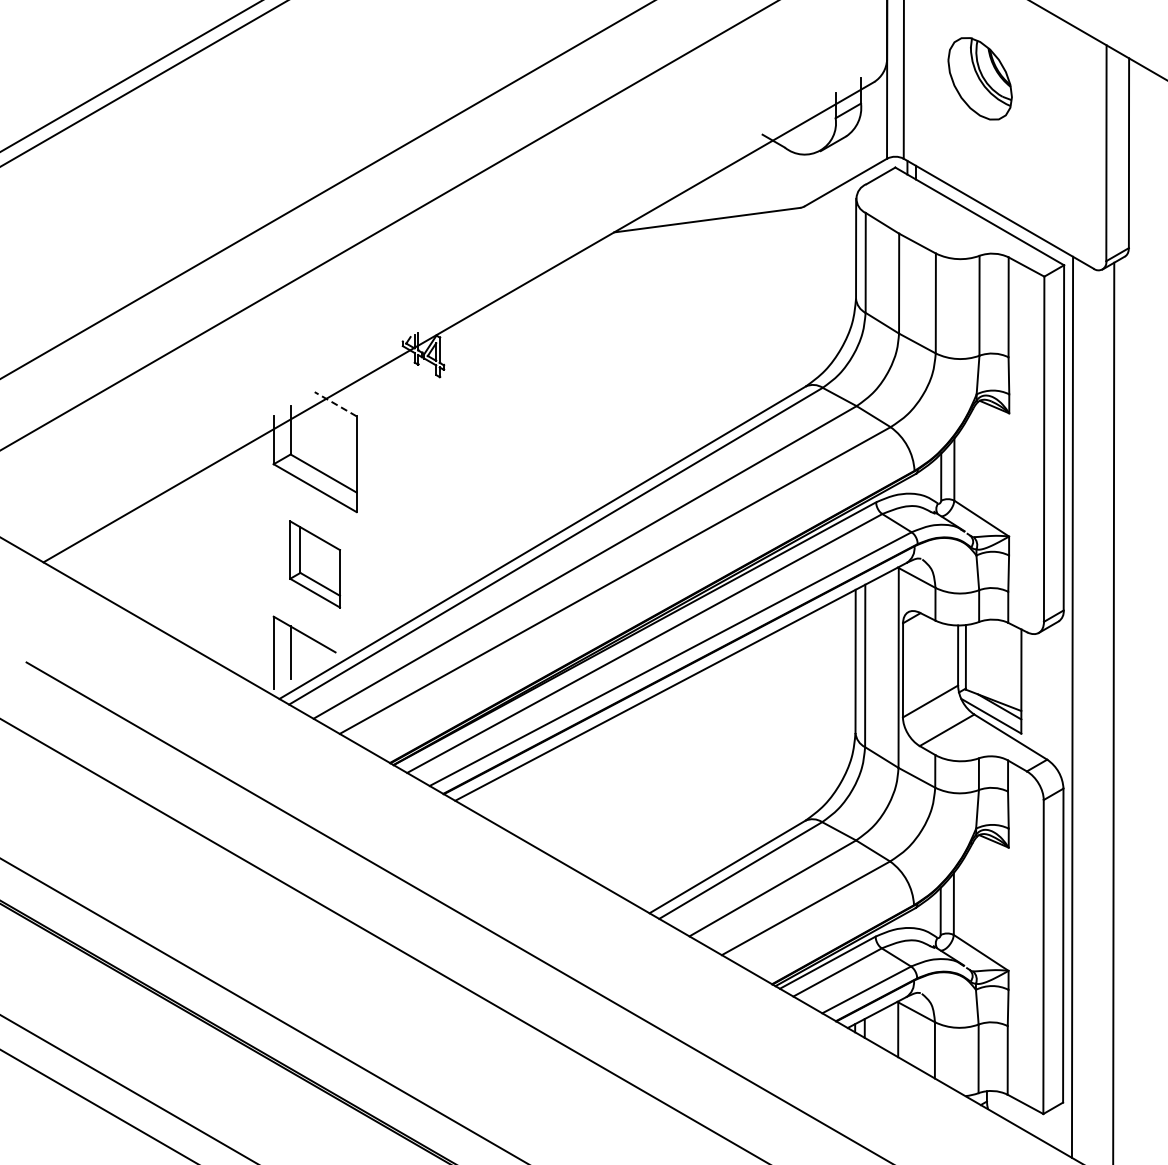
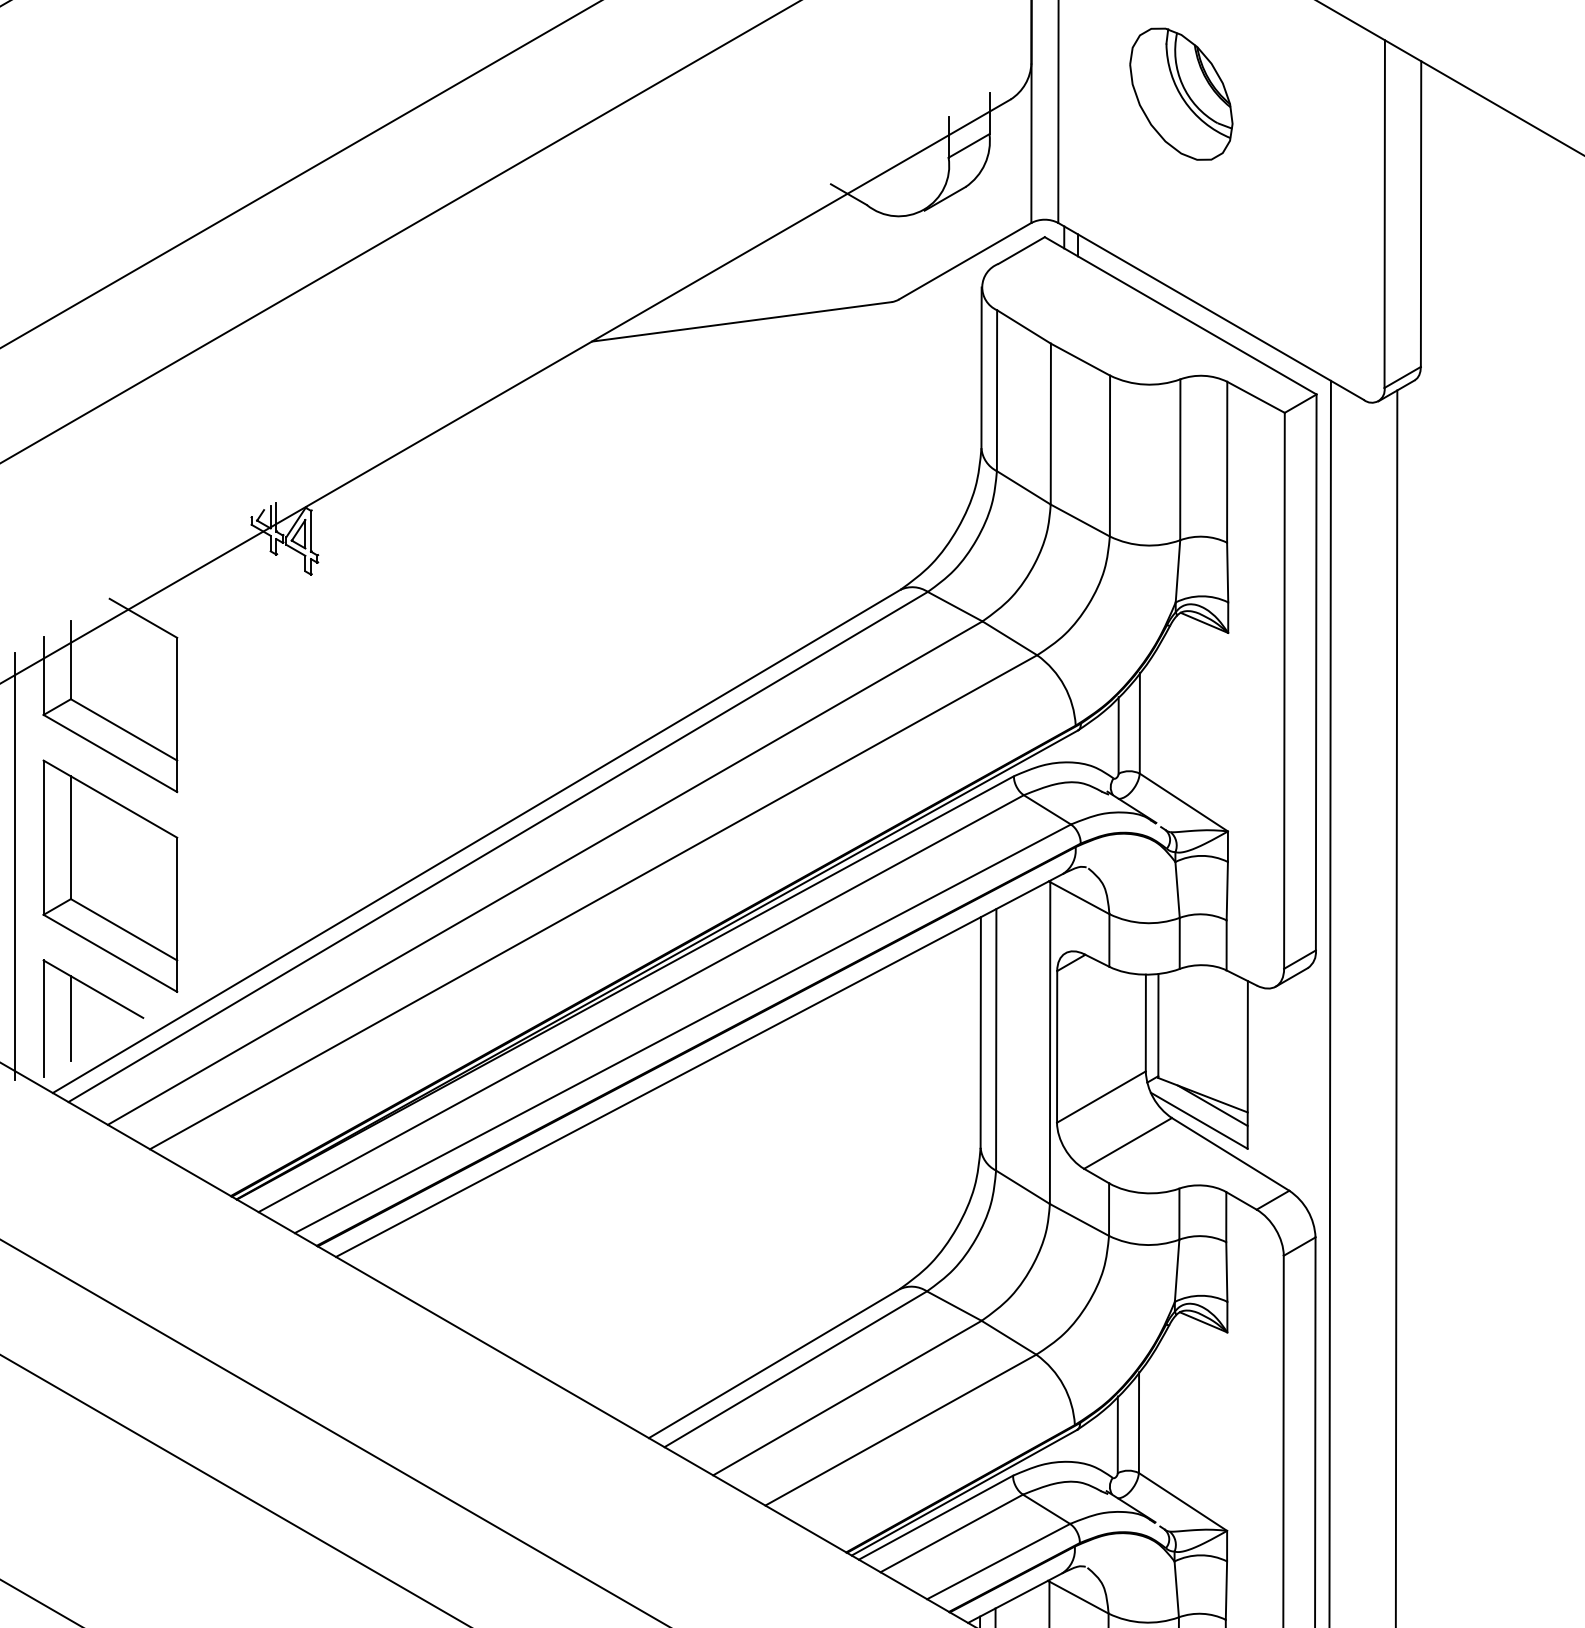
line: (335, 404) -> (143, 618), dashed -> solid
line: (255, 557) -> (14, 865), added
part: (314, 564) -> (109, 876), size x1.67

